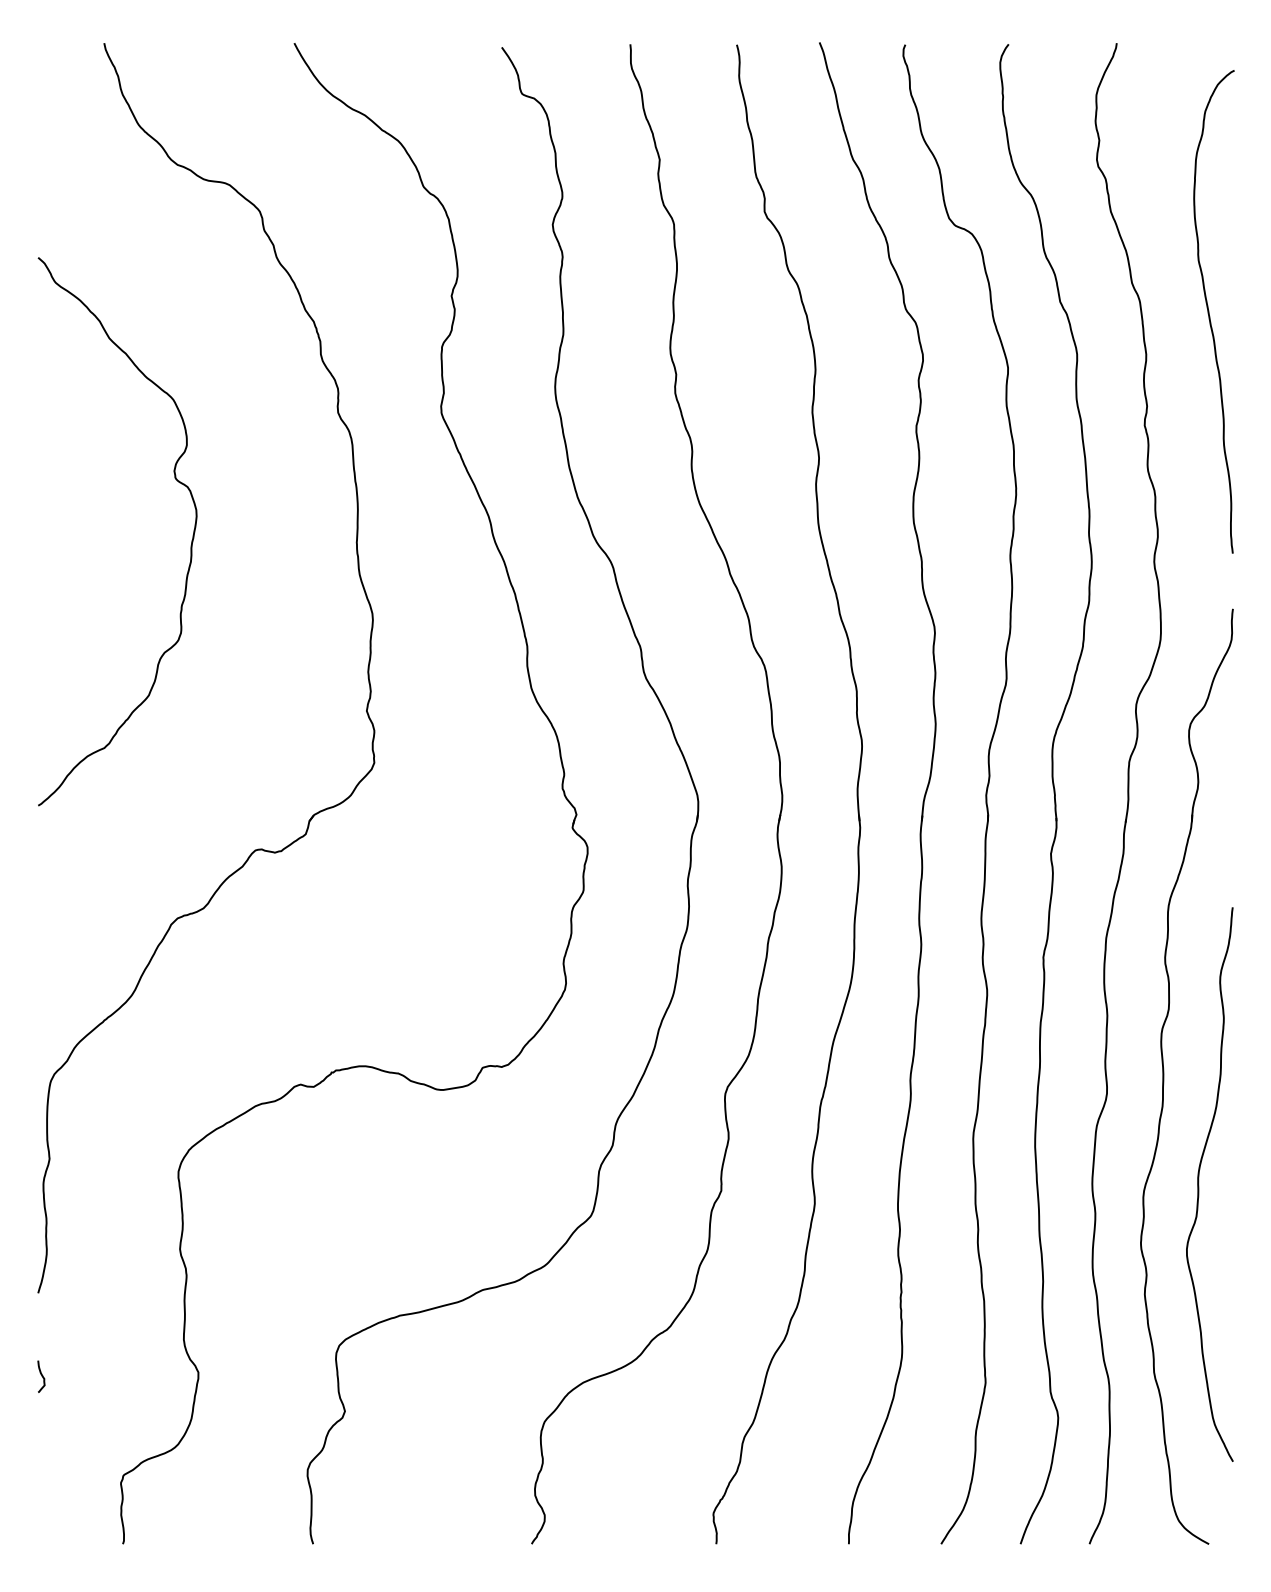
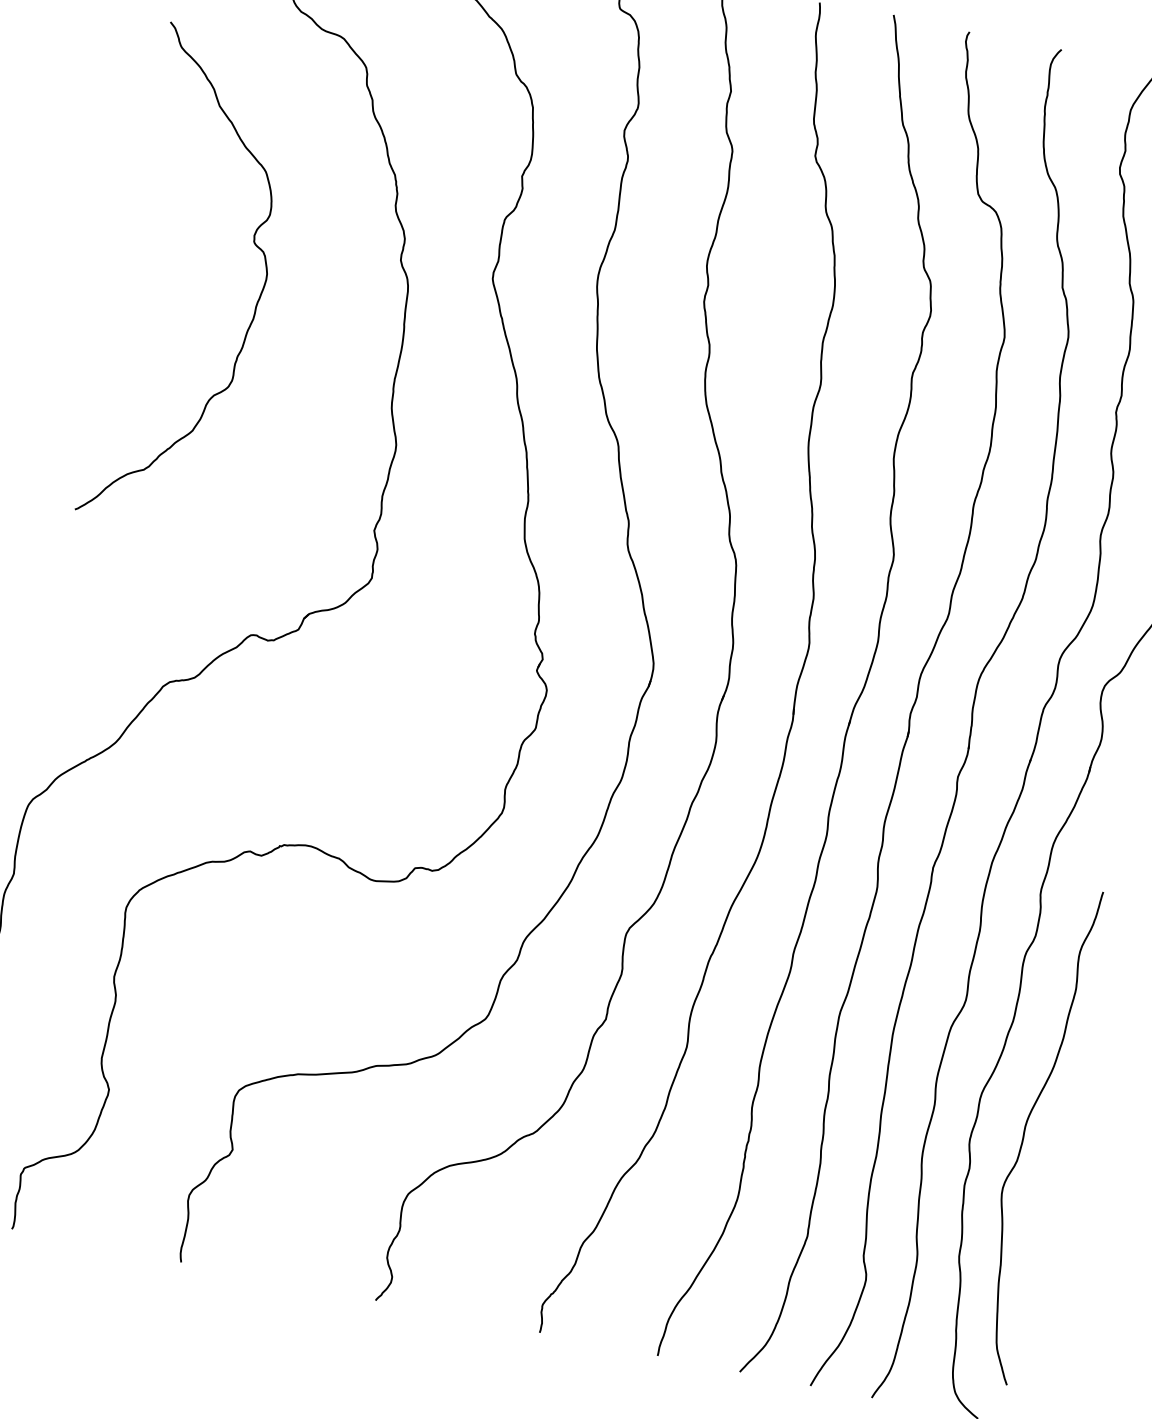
curve: (190, 545) -> (255, 304), moved
curve: (1199, 1184) -> (1025, 1132), moved

